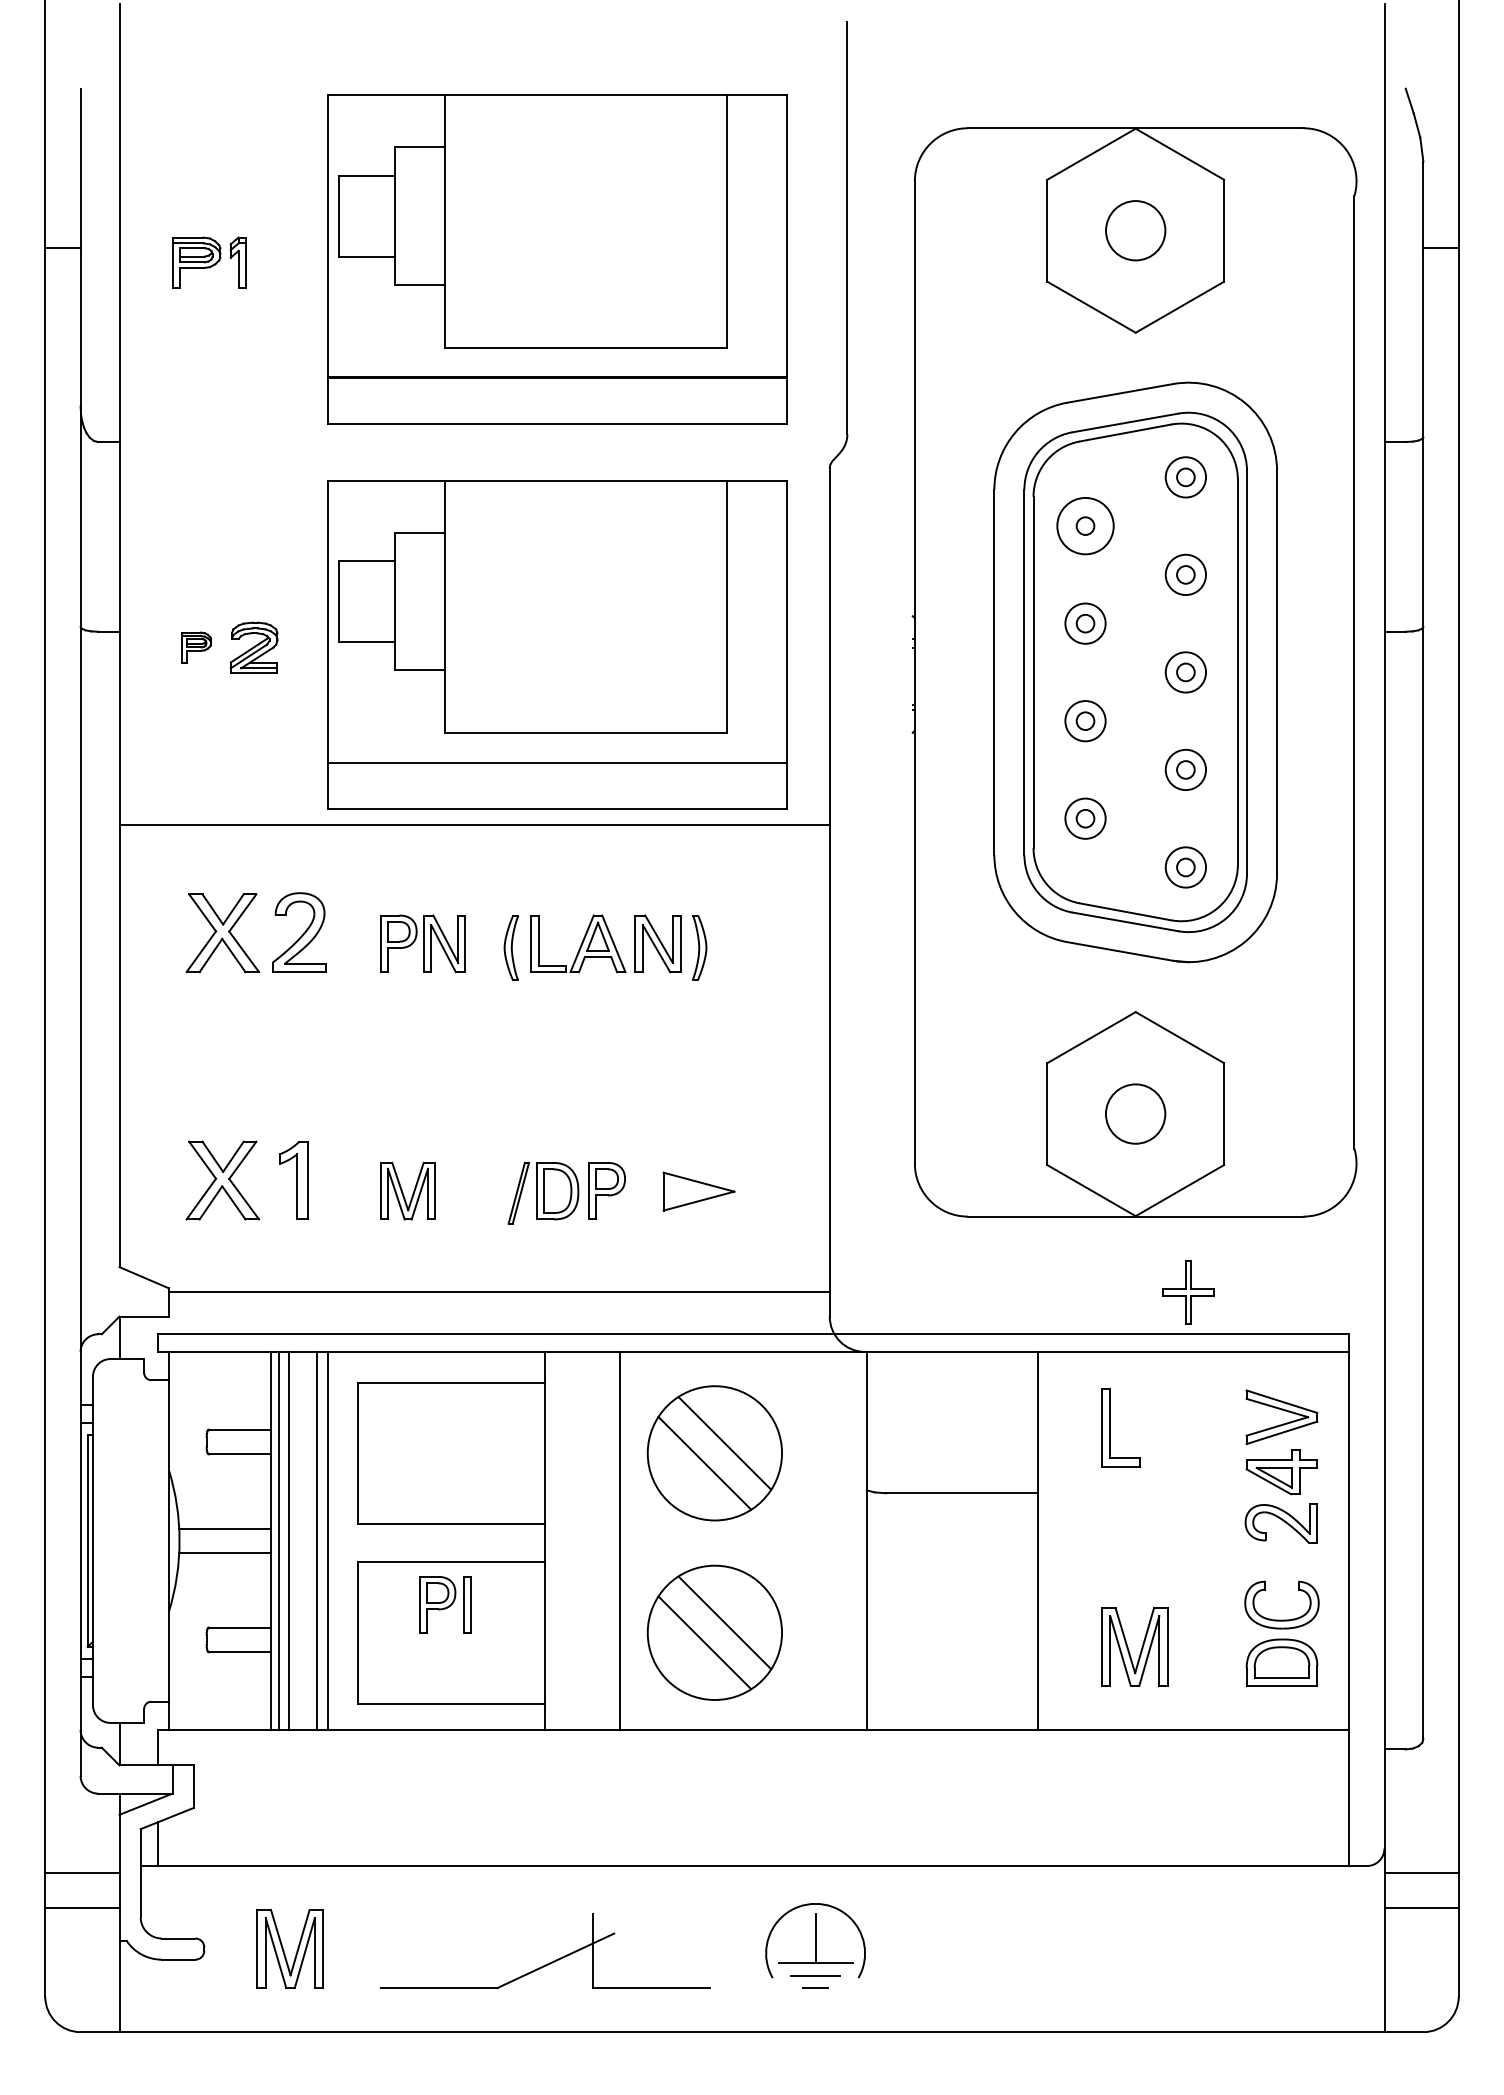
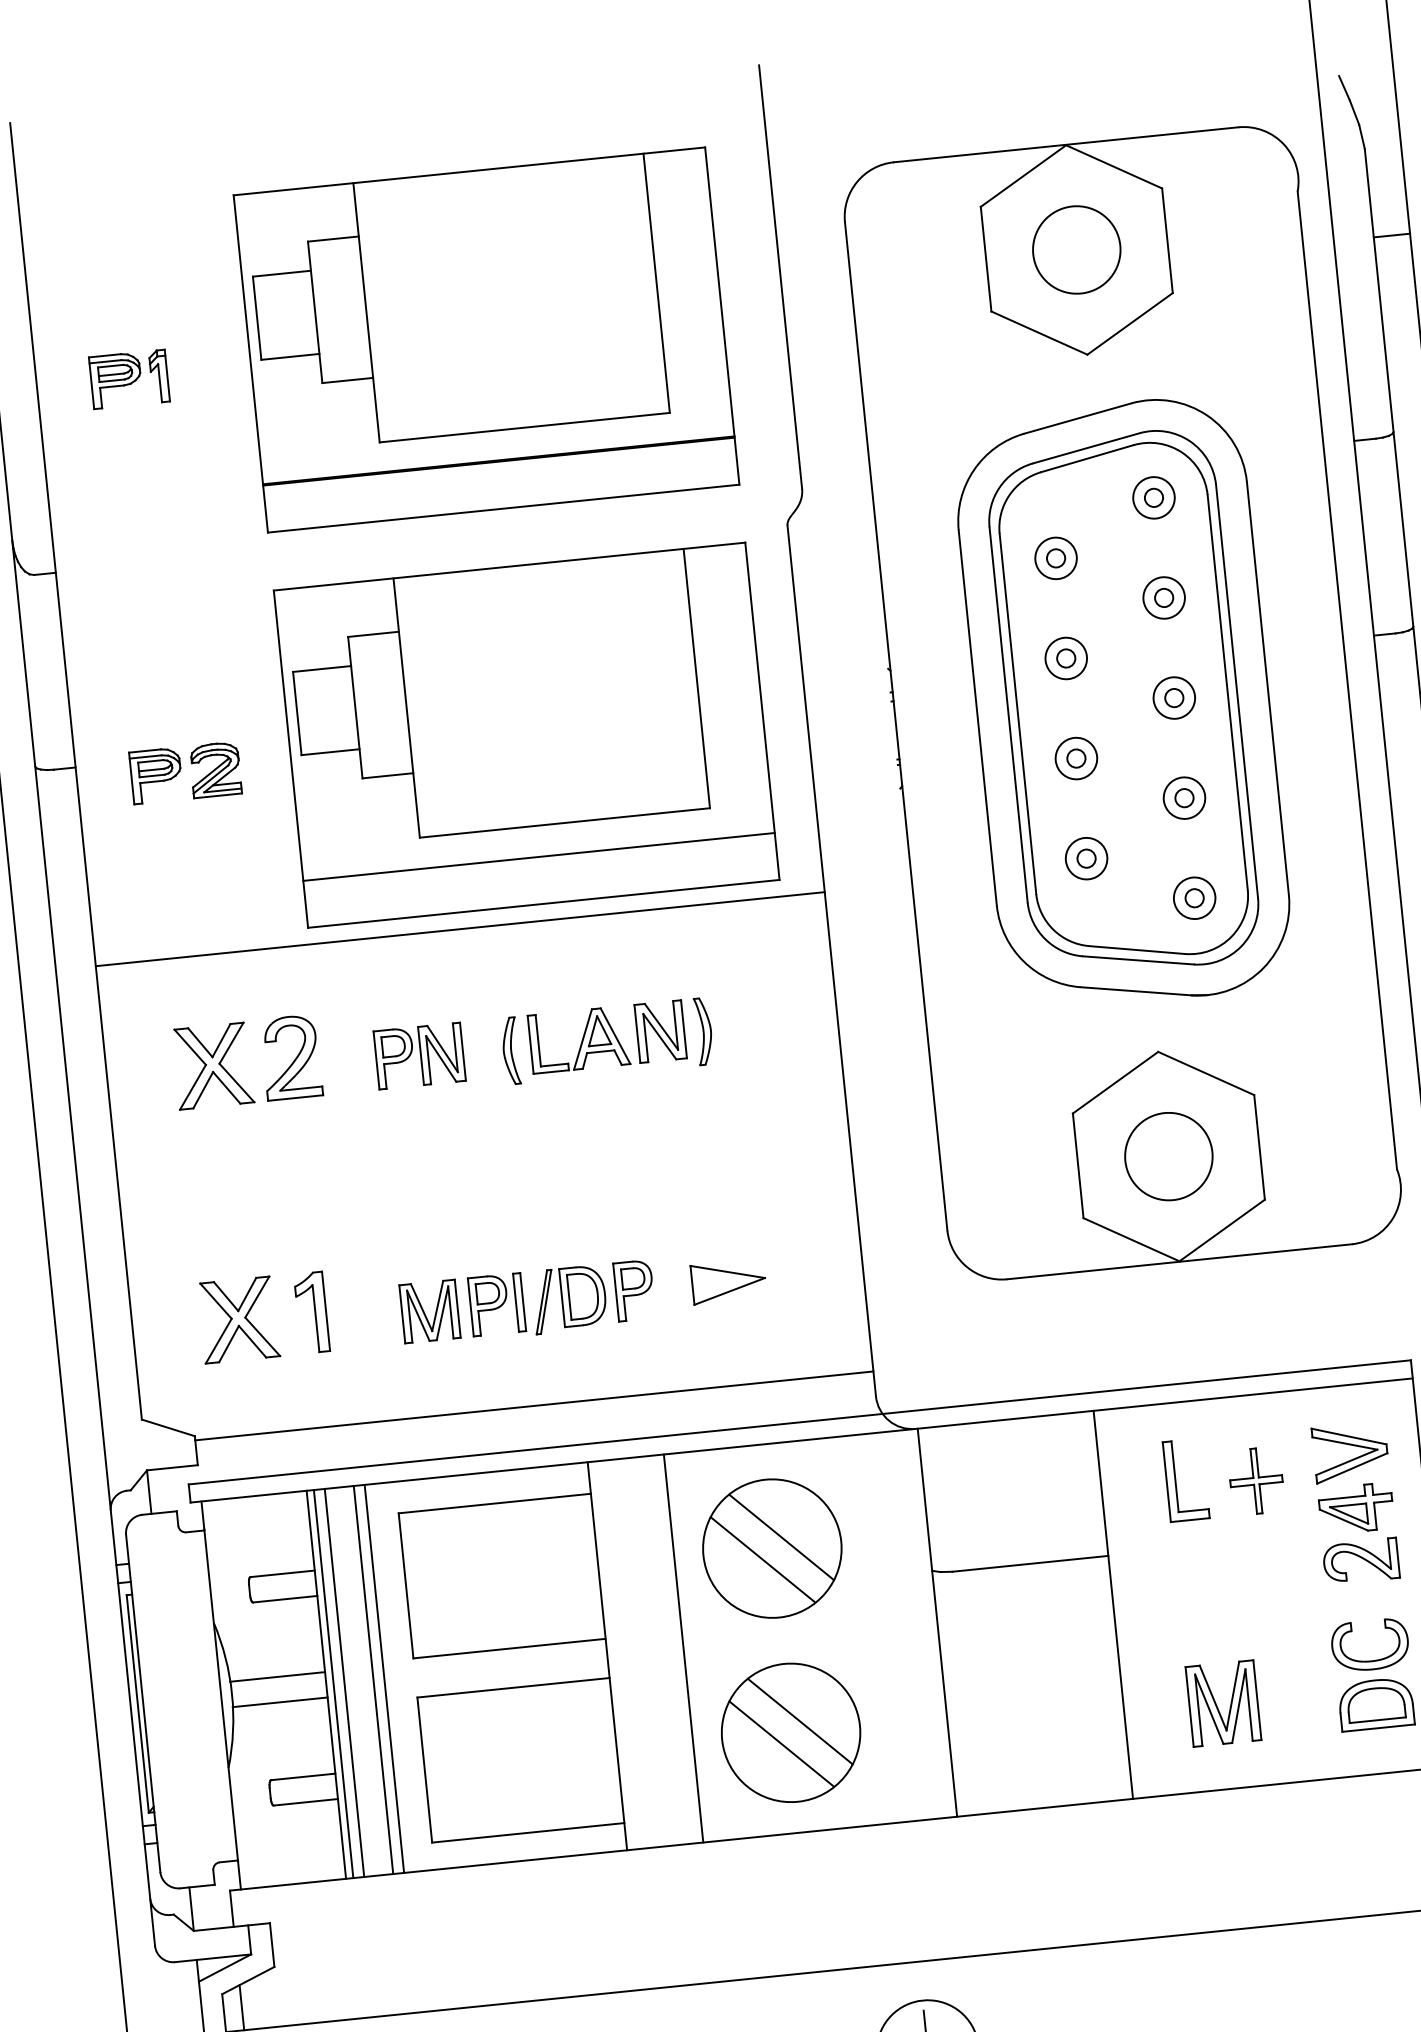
circle: (1135, 230) -> (1076, 249), size x1.43
circle: (1085, 526) -> (1056, 558), size x0.71
part: (196, 647) -> (156, 775), size x1.67
circle: (1135, 1113) -> (1168, 1155), size x1.43
part: (1188, 1292) -> (1256, 1480), moved
part: (445, 1604) -> (497, 1304), moved

